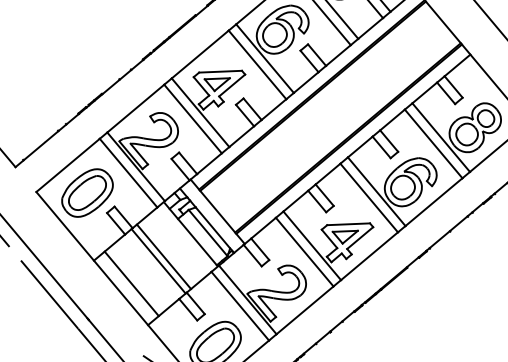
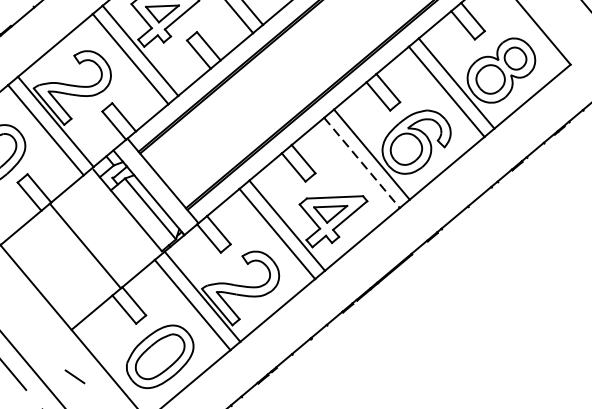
line: (369, 198) -> (362, 163), solid -> dashed
line: (163, 256) -> (91, 239), removed
line: (131, 283) -> (49, 275), removed

